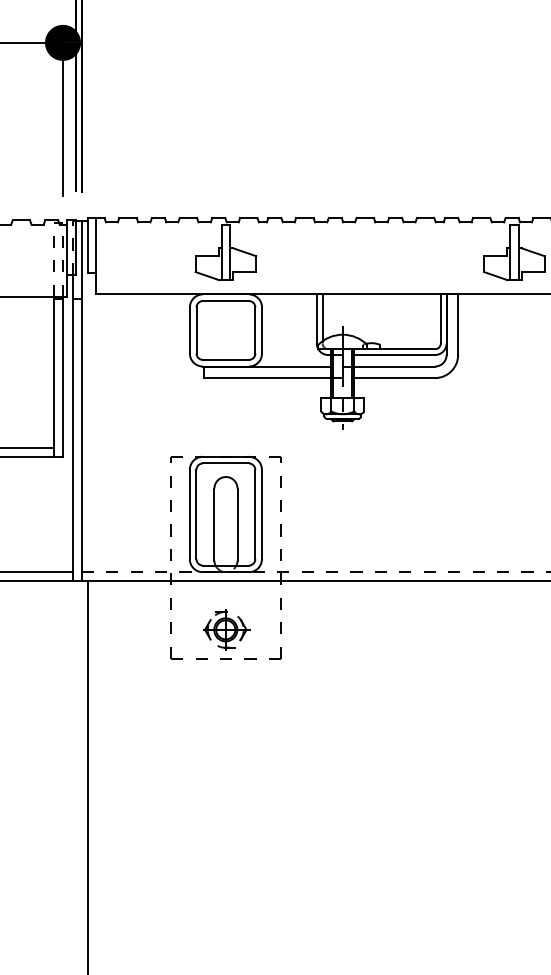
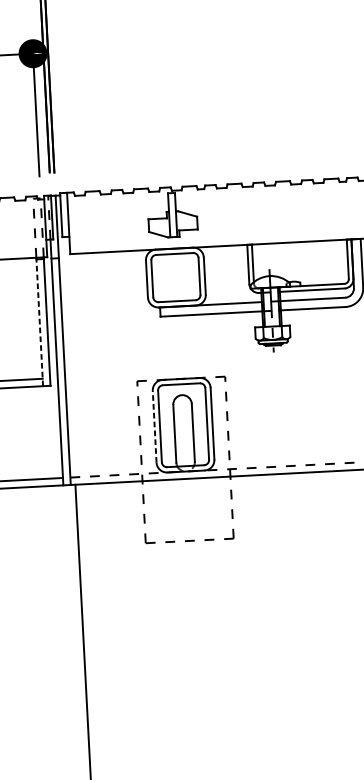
line: (53, 376) -> (39, 321), solid -> dashed
line: (189, 514) -> (154, 426), solid -> dashed
part: (226, 629) -> (188, 517), removed

